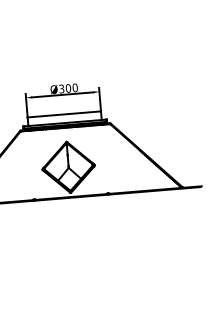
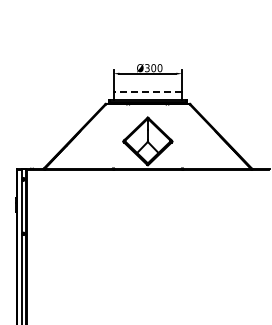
line: (63, 113) -> (147, 91), solid -> dashed

